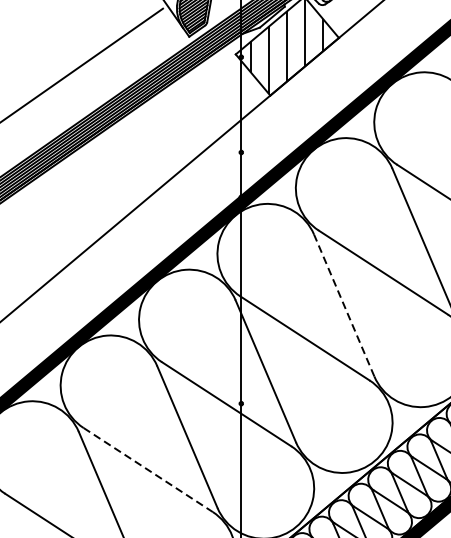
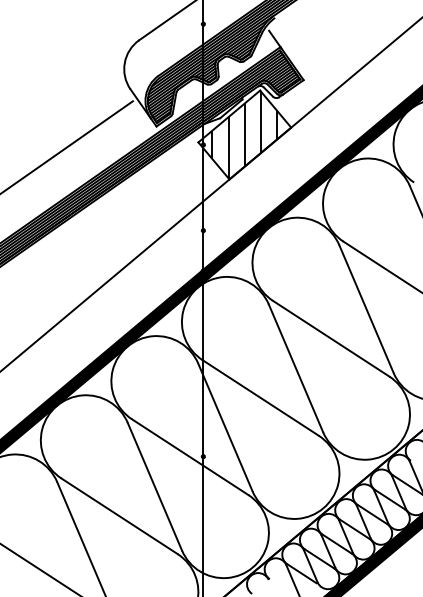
line: (343, 304) -> (295, 367), dashed -> solid
line: (149, 470) -> (120, 516), dashed -> solid

